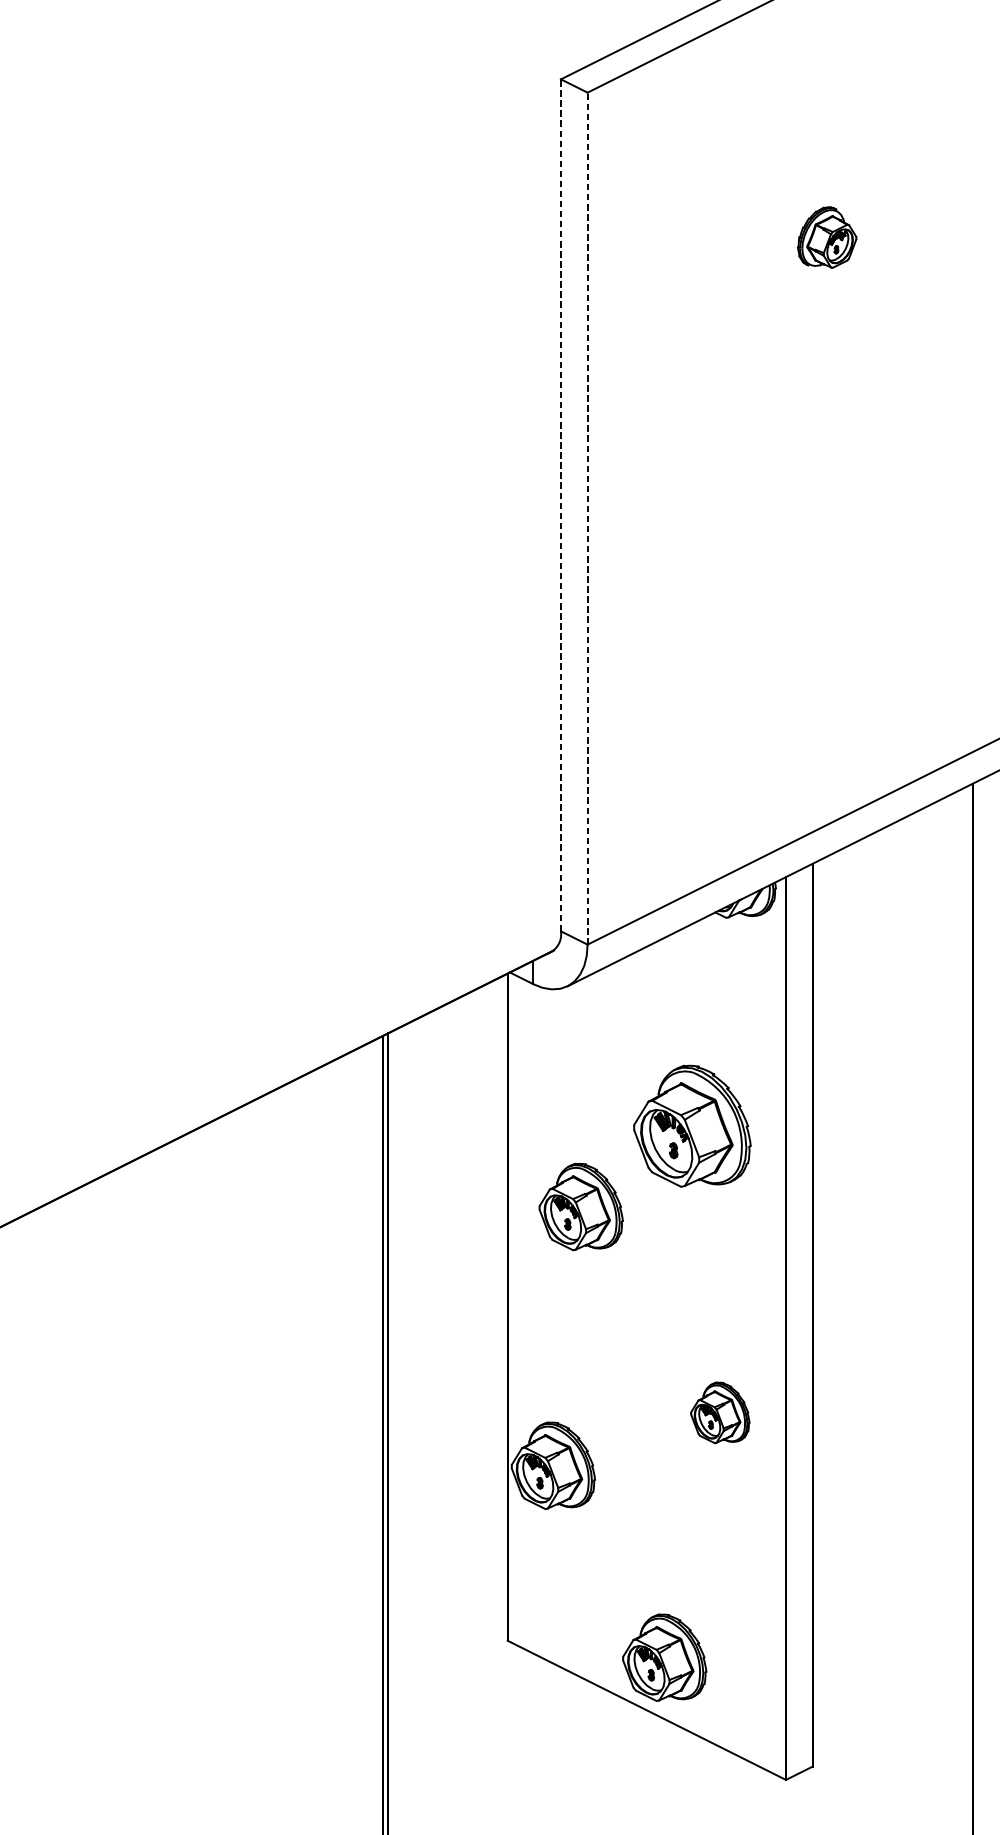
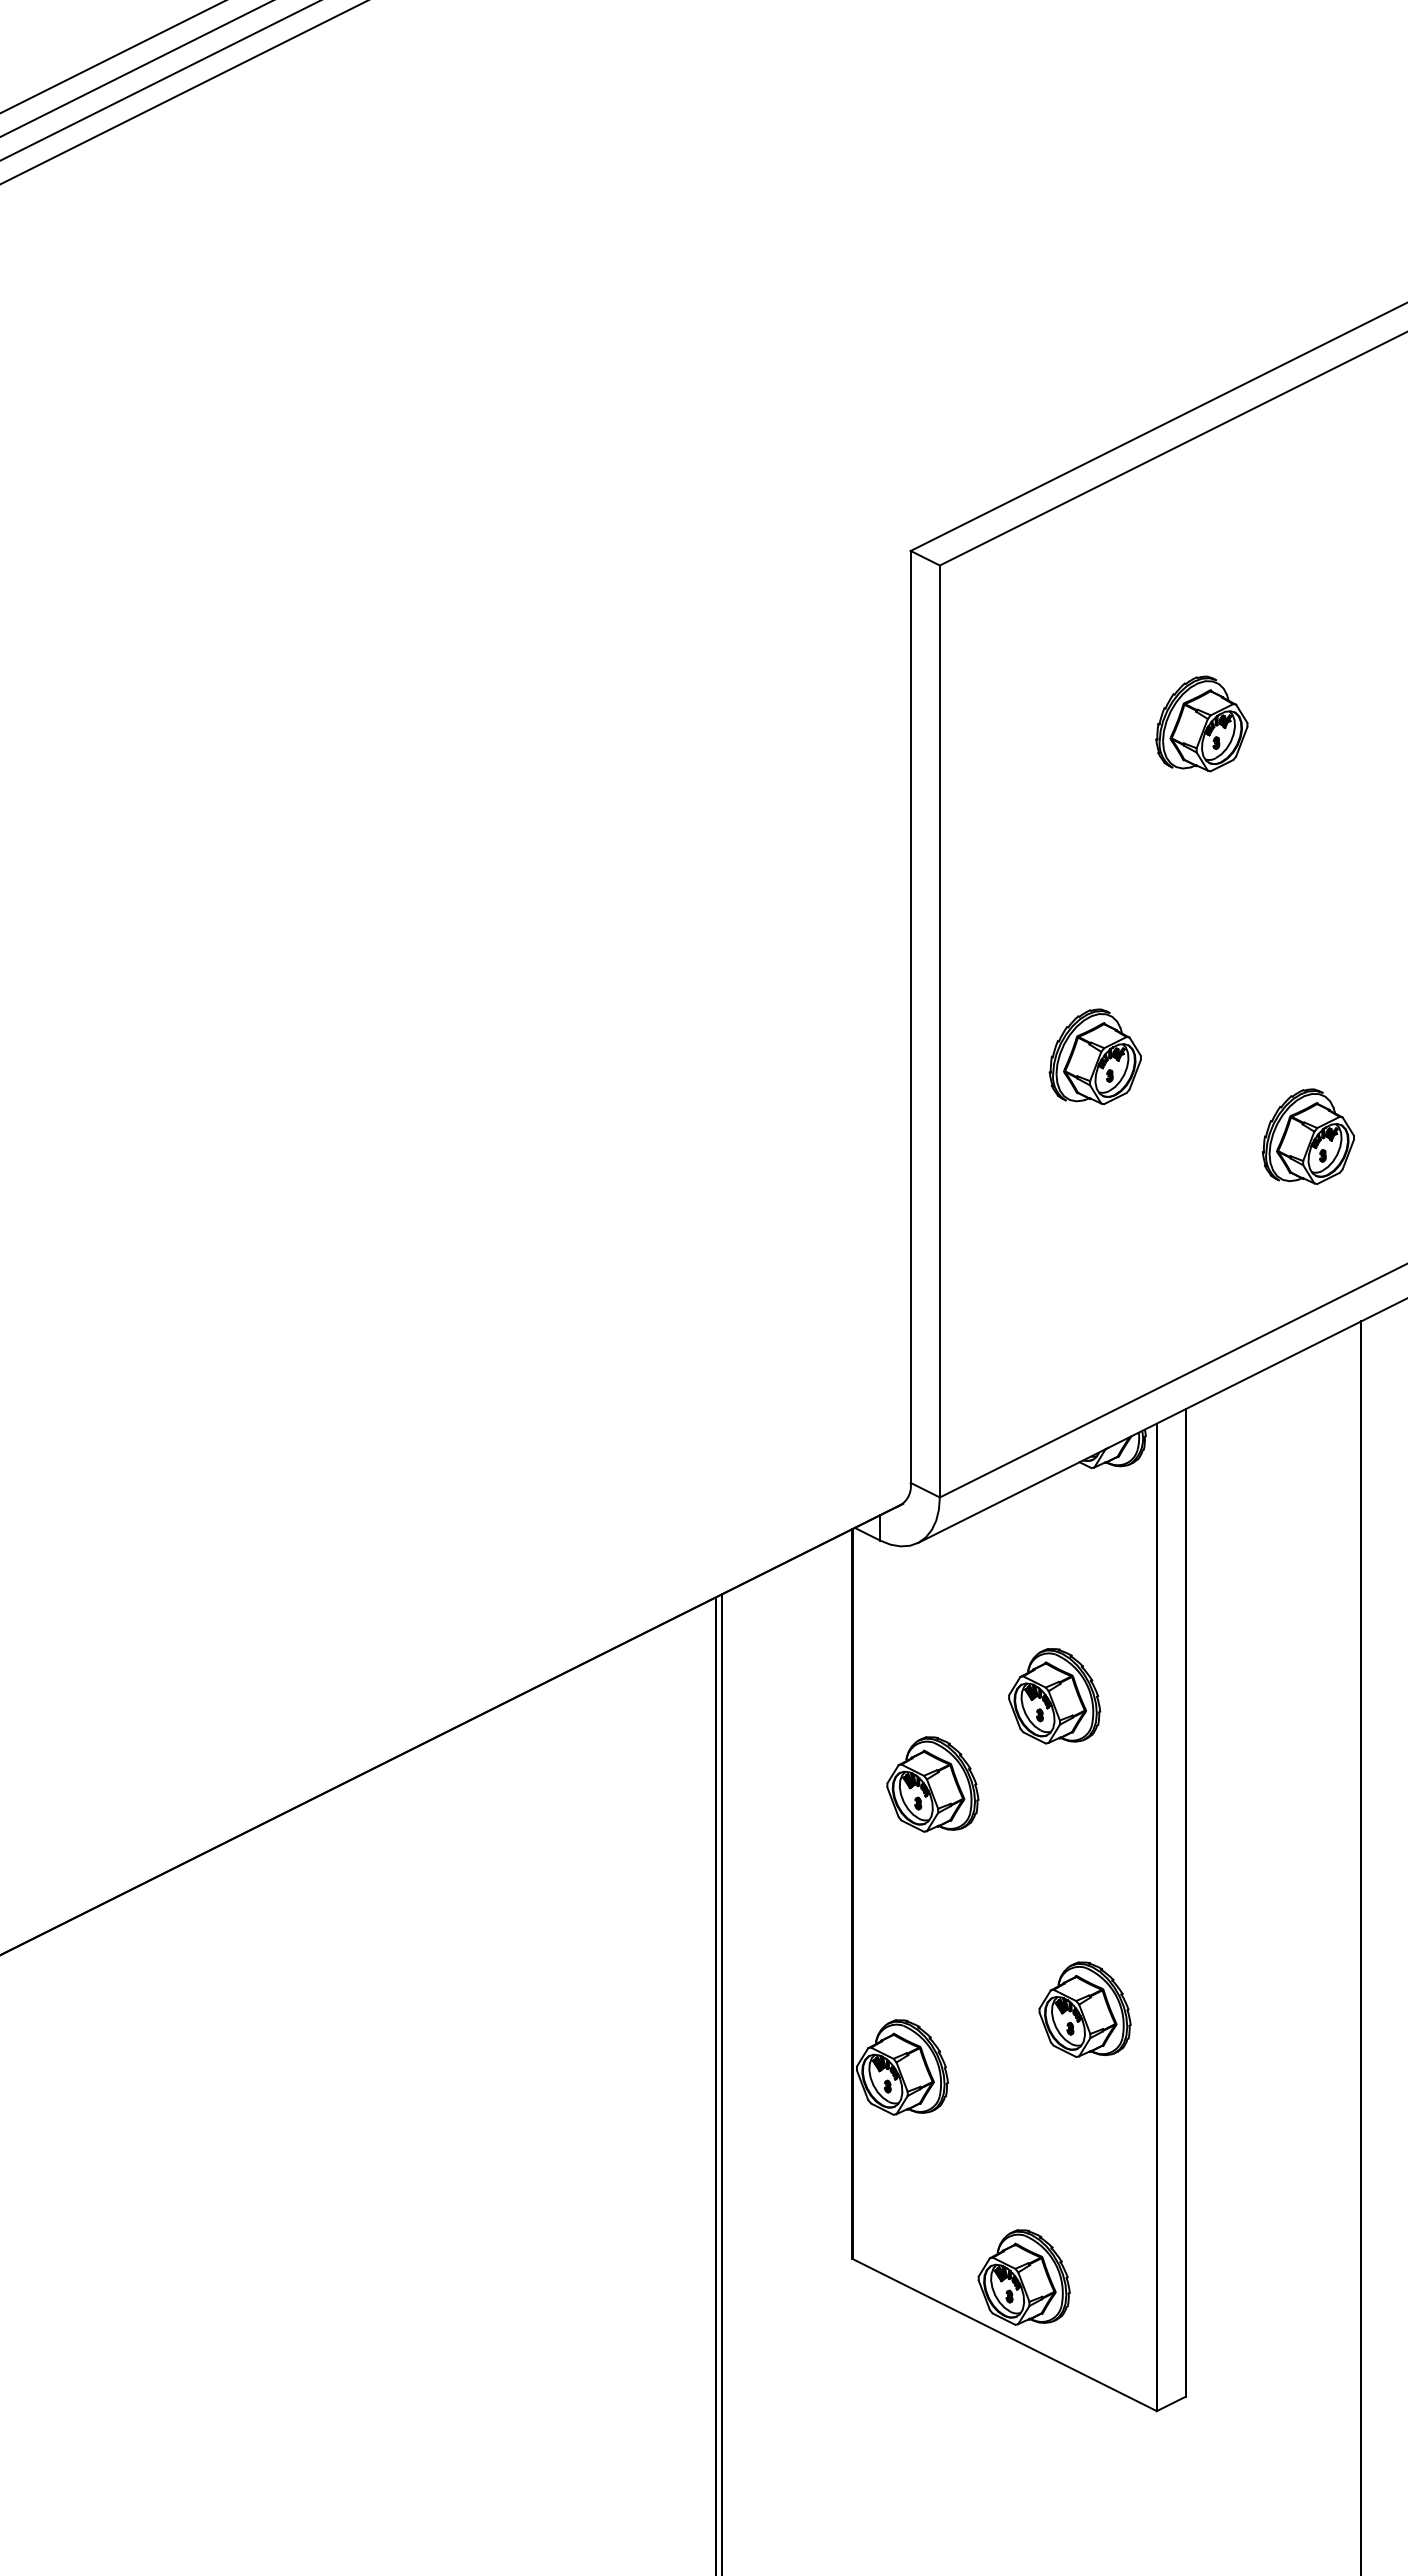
part: (826, 237) -> (1201, 723), size x1.43
line: (560, 504) -> (910, 1016), dashed -> solid
line: (587, 518) -> (939, 1031), dashed -> solid
part: (728, 541) -> (1094, 1056), added
part: (923, 614) -> (1307, 1136), added
part: (692, 1126) -> (1054, 1696), size x0.71
part: (719, 1412) -> (1084, 2009), size x1.43

